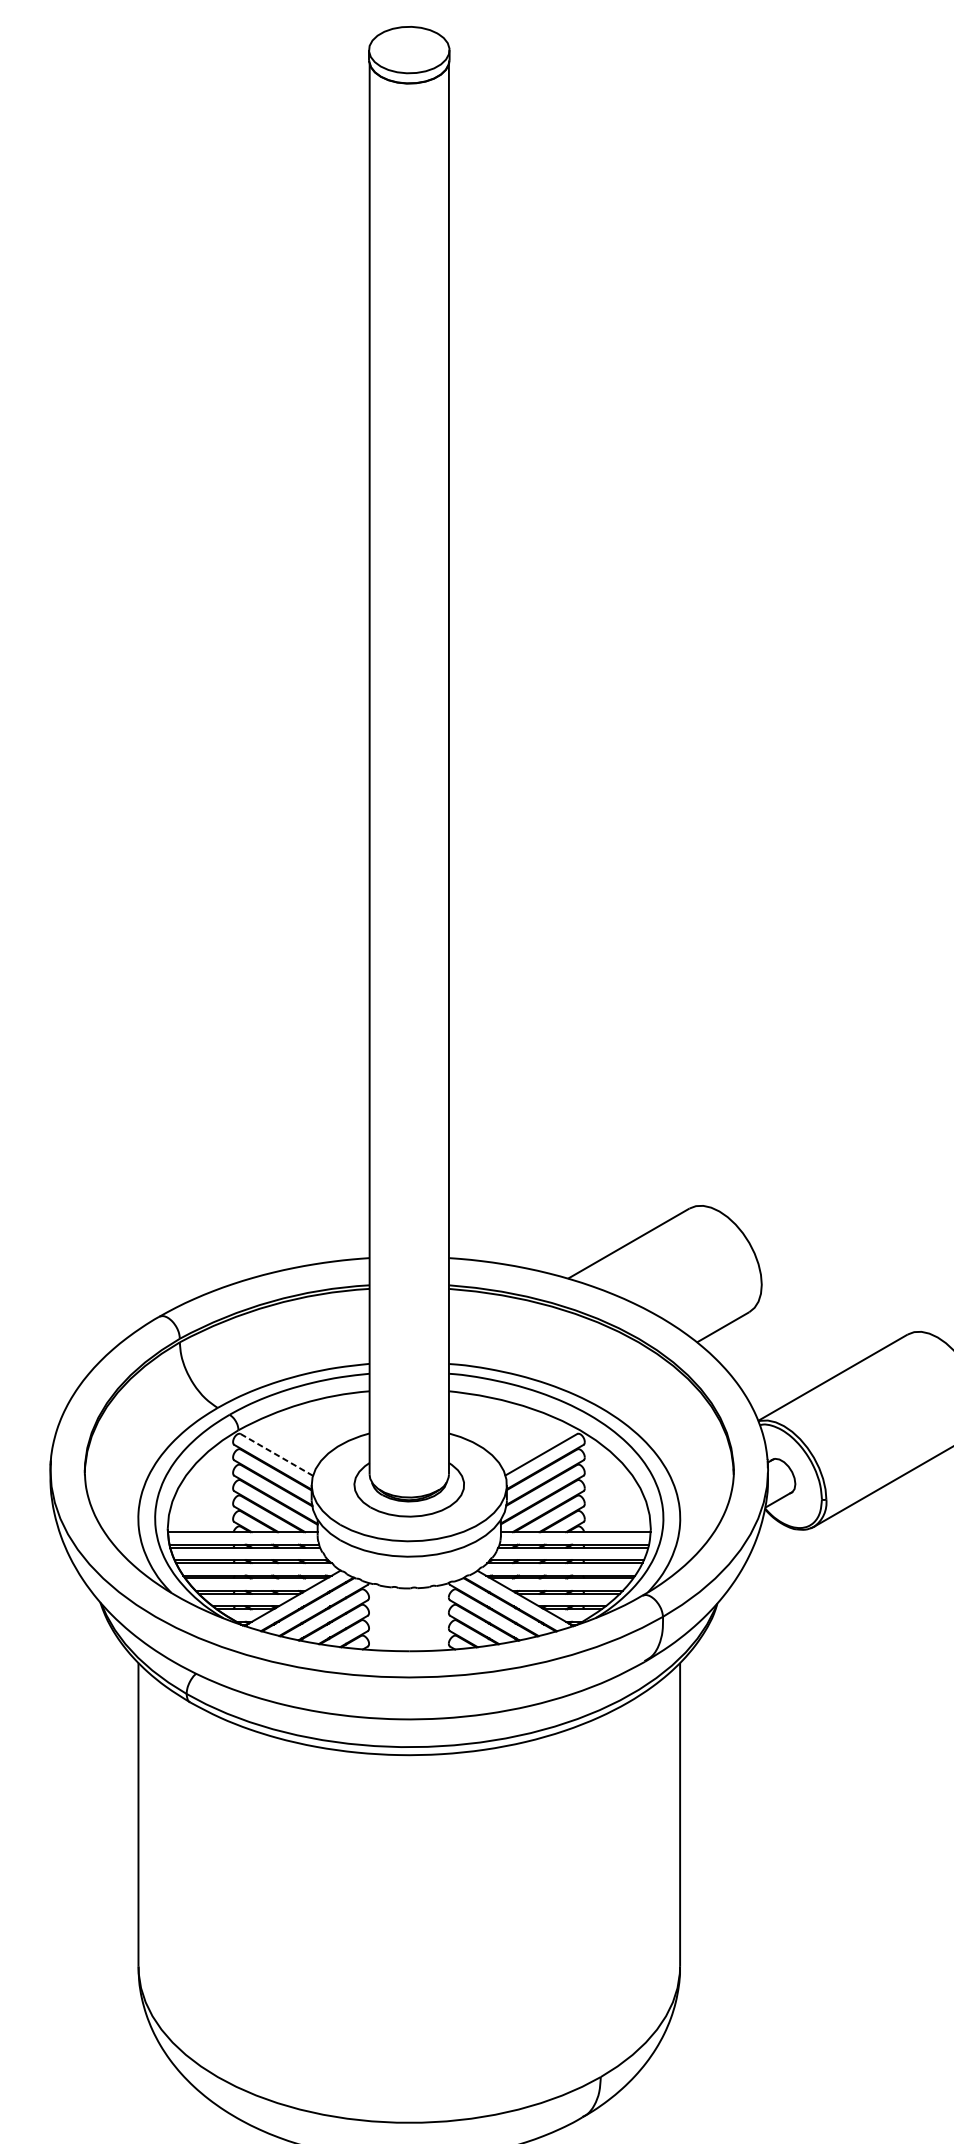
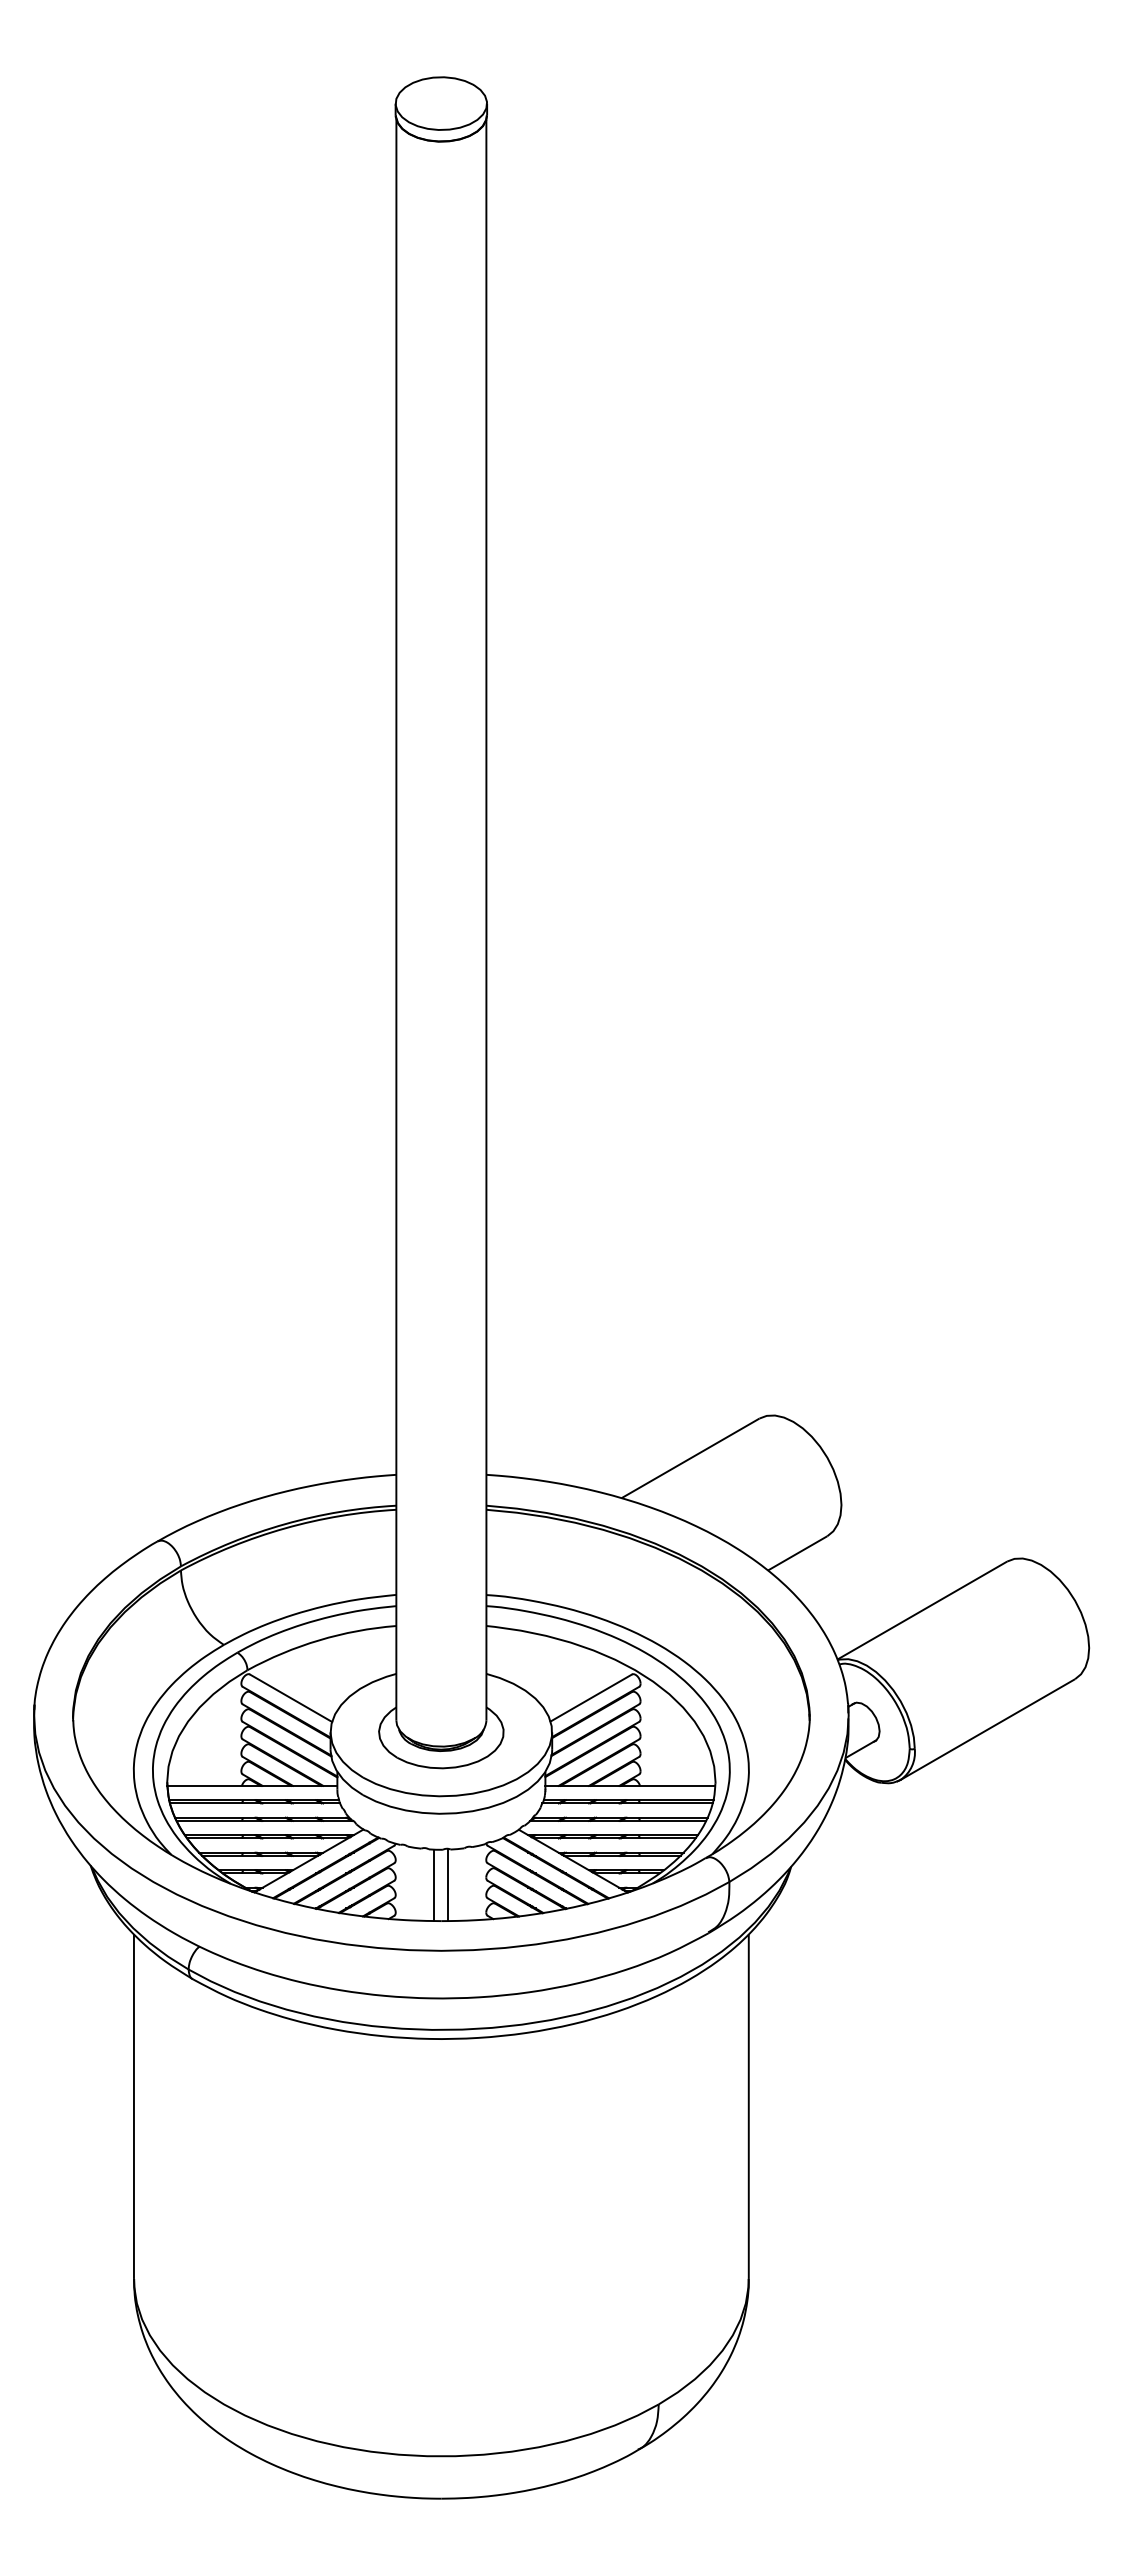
line: (277, 1455) -> (291, 1698), dashed -> solid
line: (402, 1619) -> (433, 1885), added
line: (415, 1619) -> (448, 1884), added

